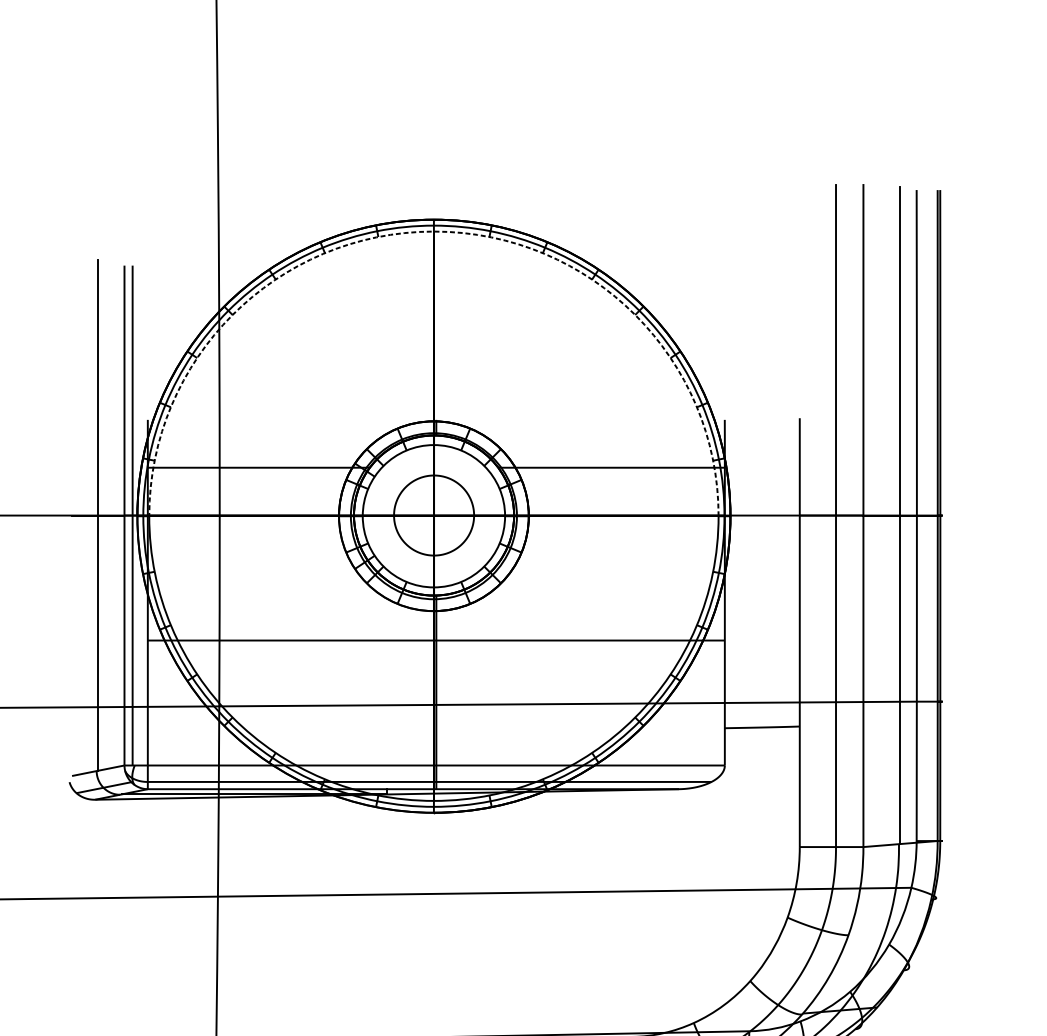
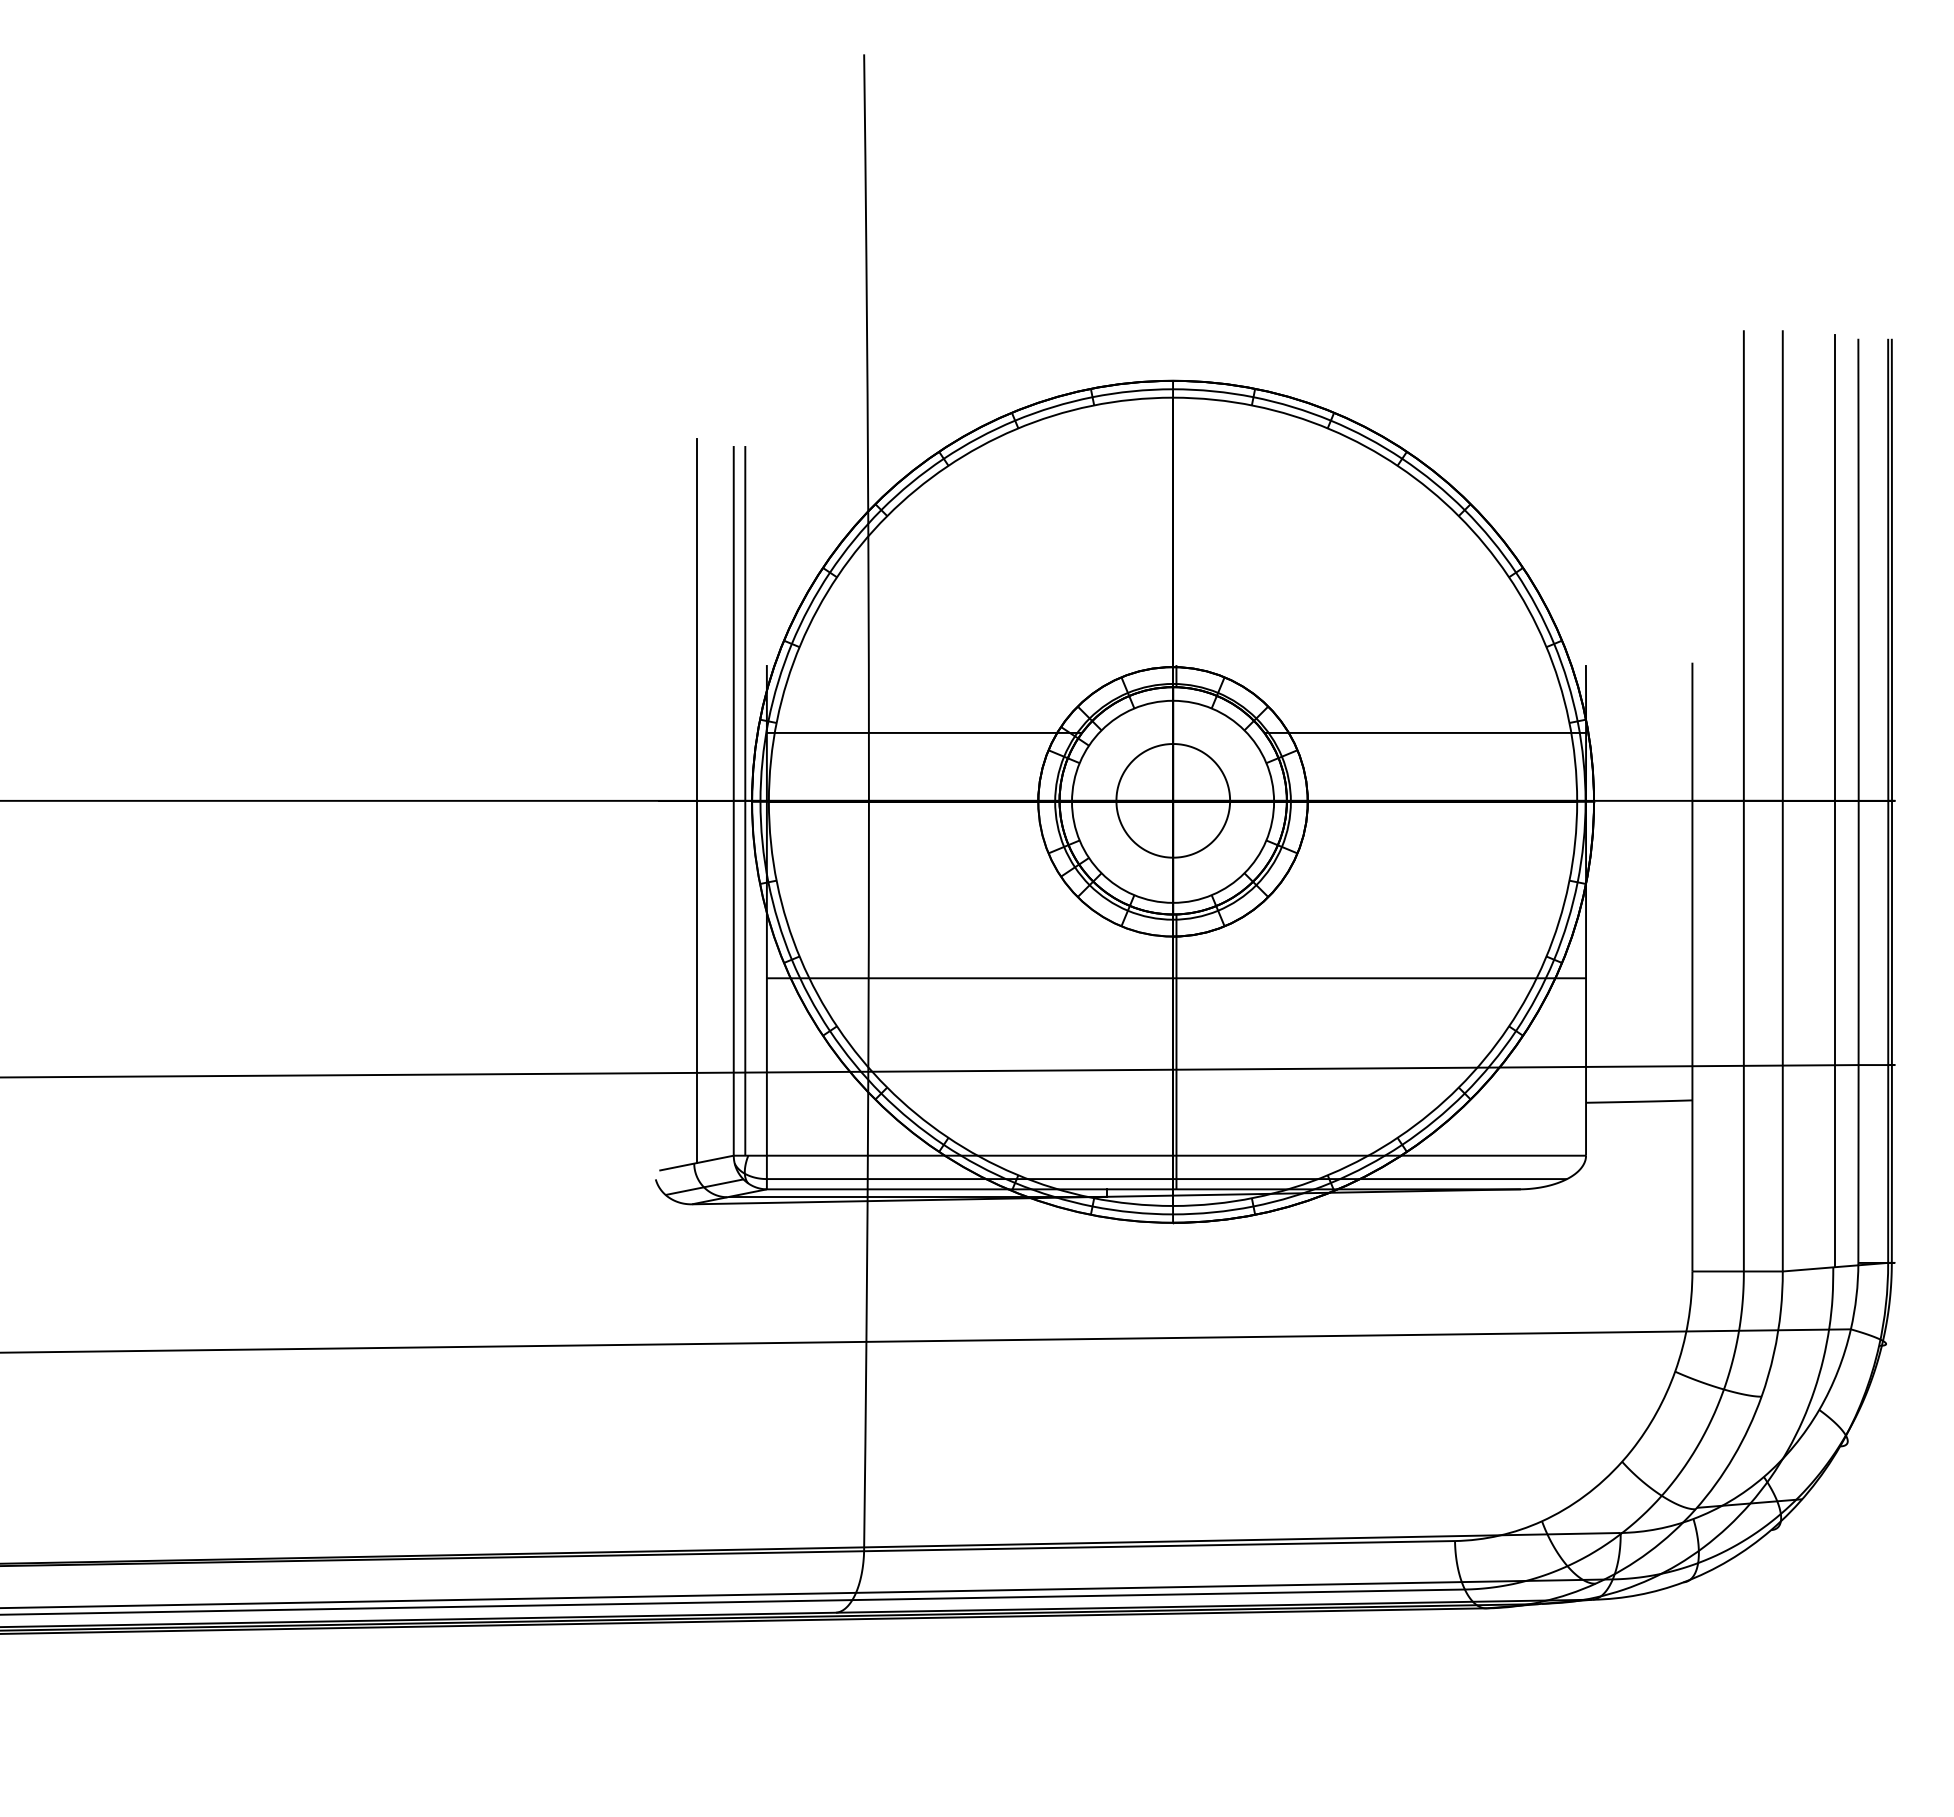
arc: (434, 231) -> (1173, 397), dashed -> solid

